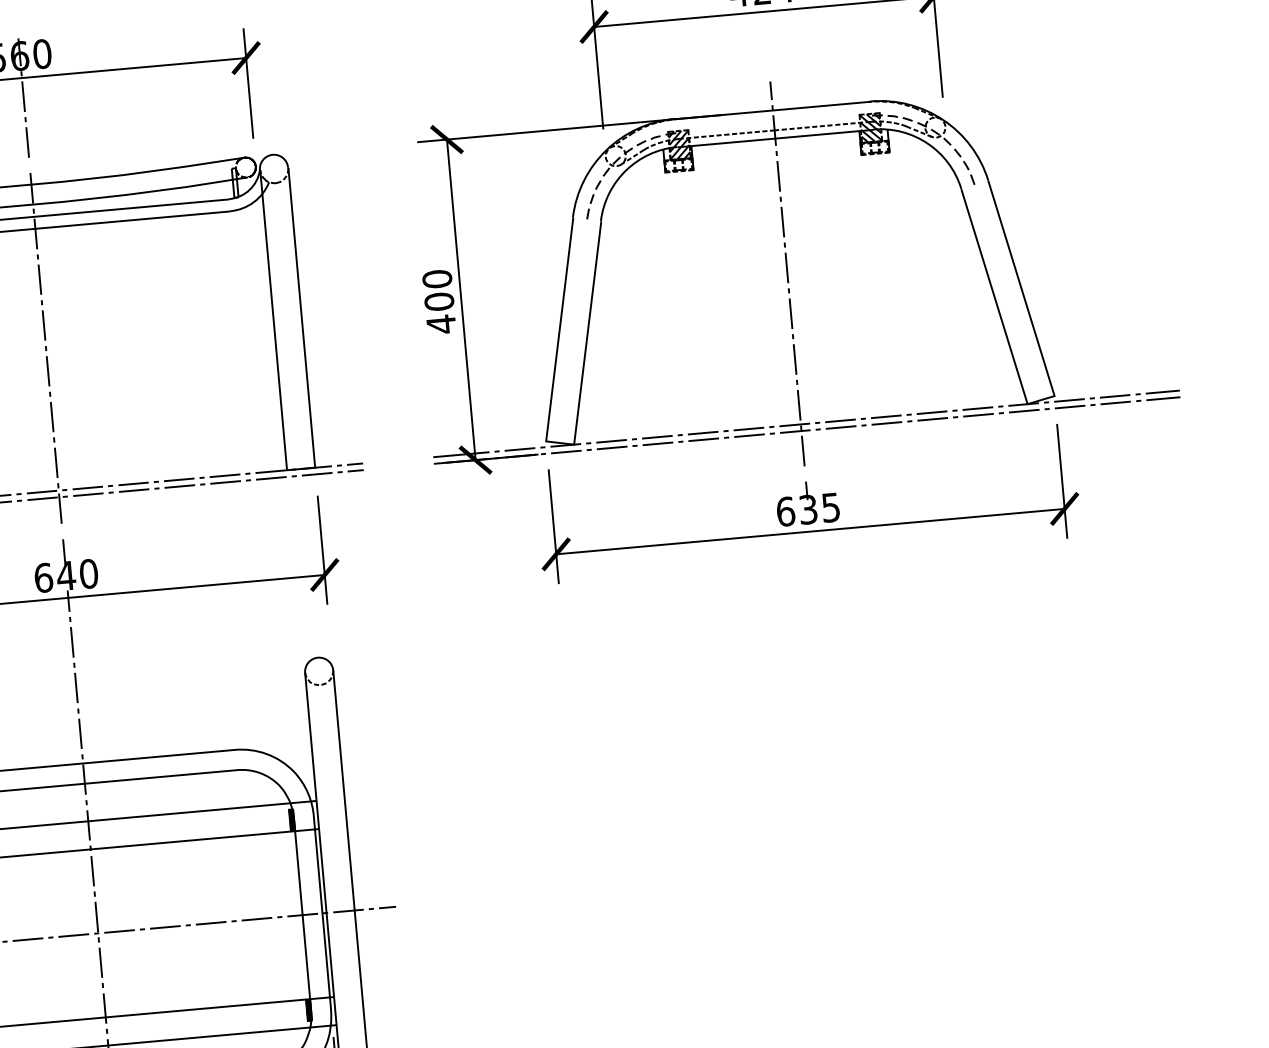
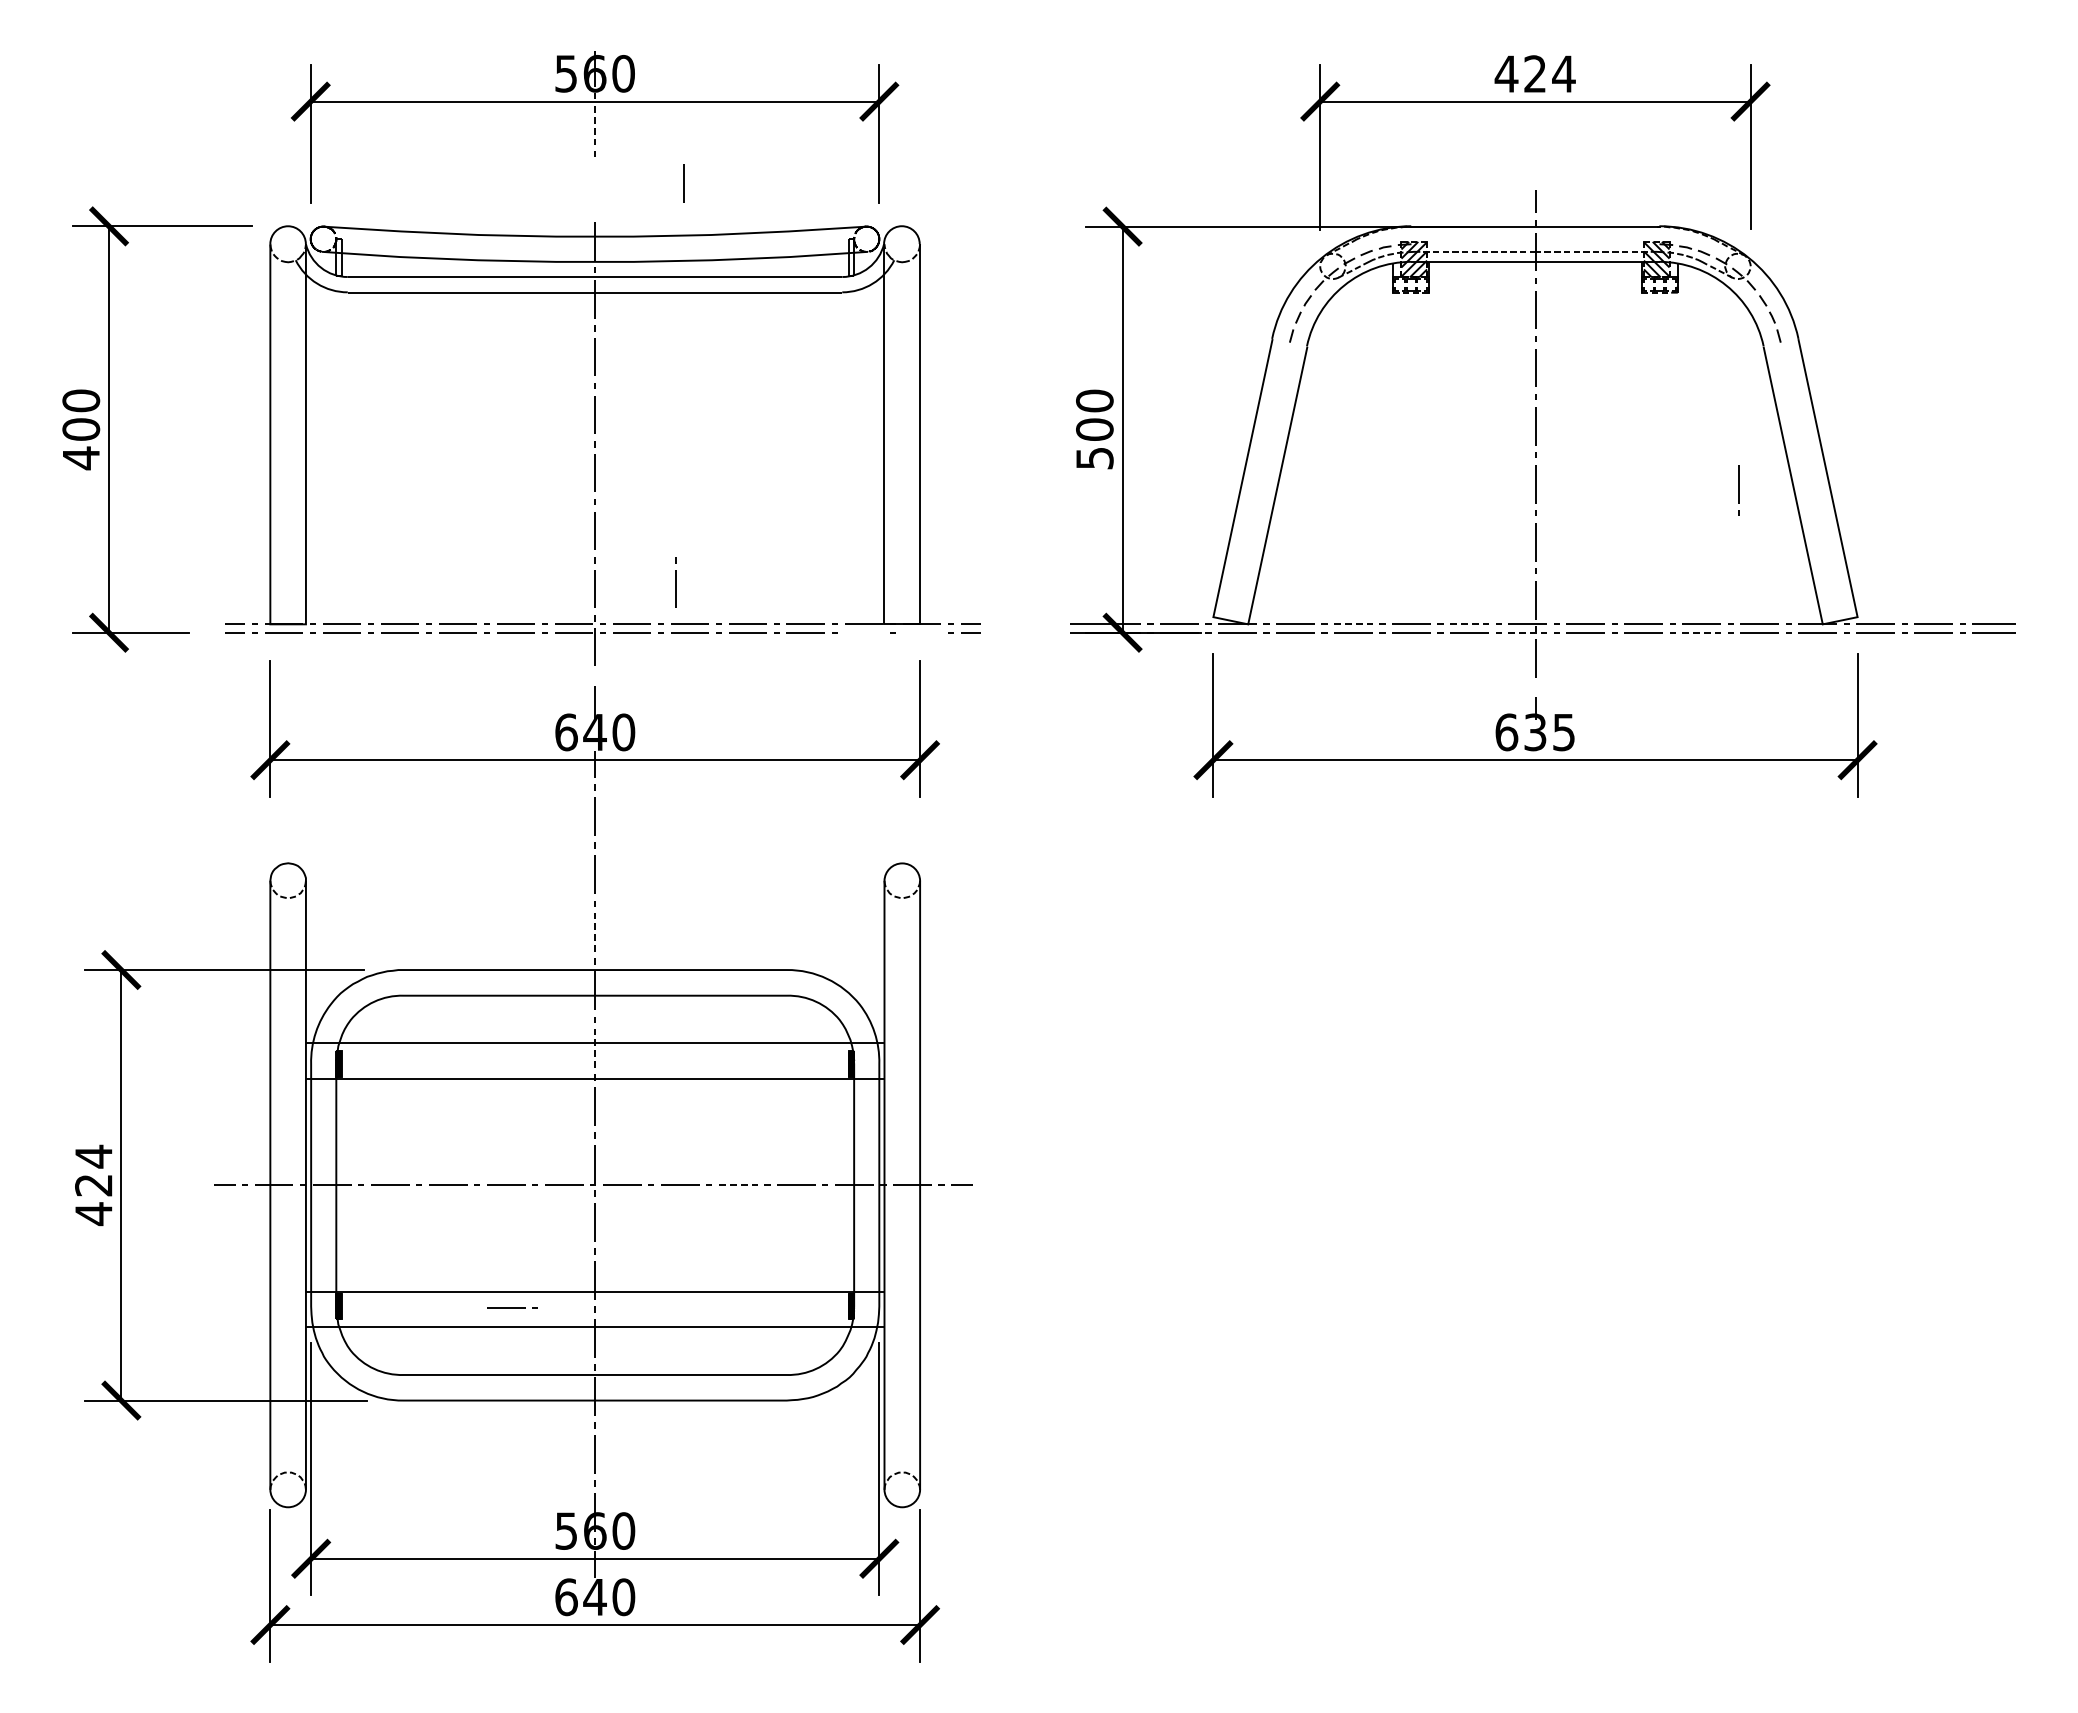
line: (23, 96) -> (595, 125), solid -> dashed
line: (27, 142) -> (683, 183), moved
line: (951, 304) -> (1738, 490), added
text: (441, 324) -> (1094, 458), 400 -> 500
line: (933, 419) -> (1702, 632), solid -> dashed
line: (749, 429) -> (1470, 624), solid -> dashed
line: (795, 431) -> (1528, 632), solid -> dashed
line: (658, 437) -> (1354, 624), solid -> dashed
line: (119, 451) -> (675, 582), added
line: (316, 474) -> (921, 632), removed
line: (271, 478) -> (863, 632), removed
line: (80, 733) -> (595, 931), solid -> dashed
line: (88, 824) -> (595, 1047), solid -> dashed
line: (211, 923) -> (738, 1185), solid -> dashed
line: (41, 1035) -> (512, 1307), added

